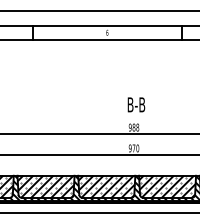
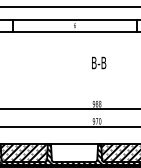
text: (136, 104) -> (99, 62), moved
hatch: (106, 186) -> (74, 152), removed

